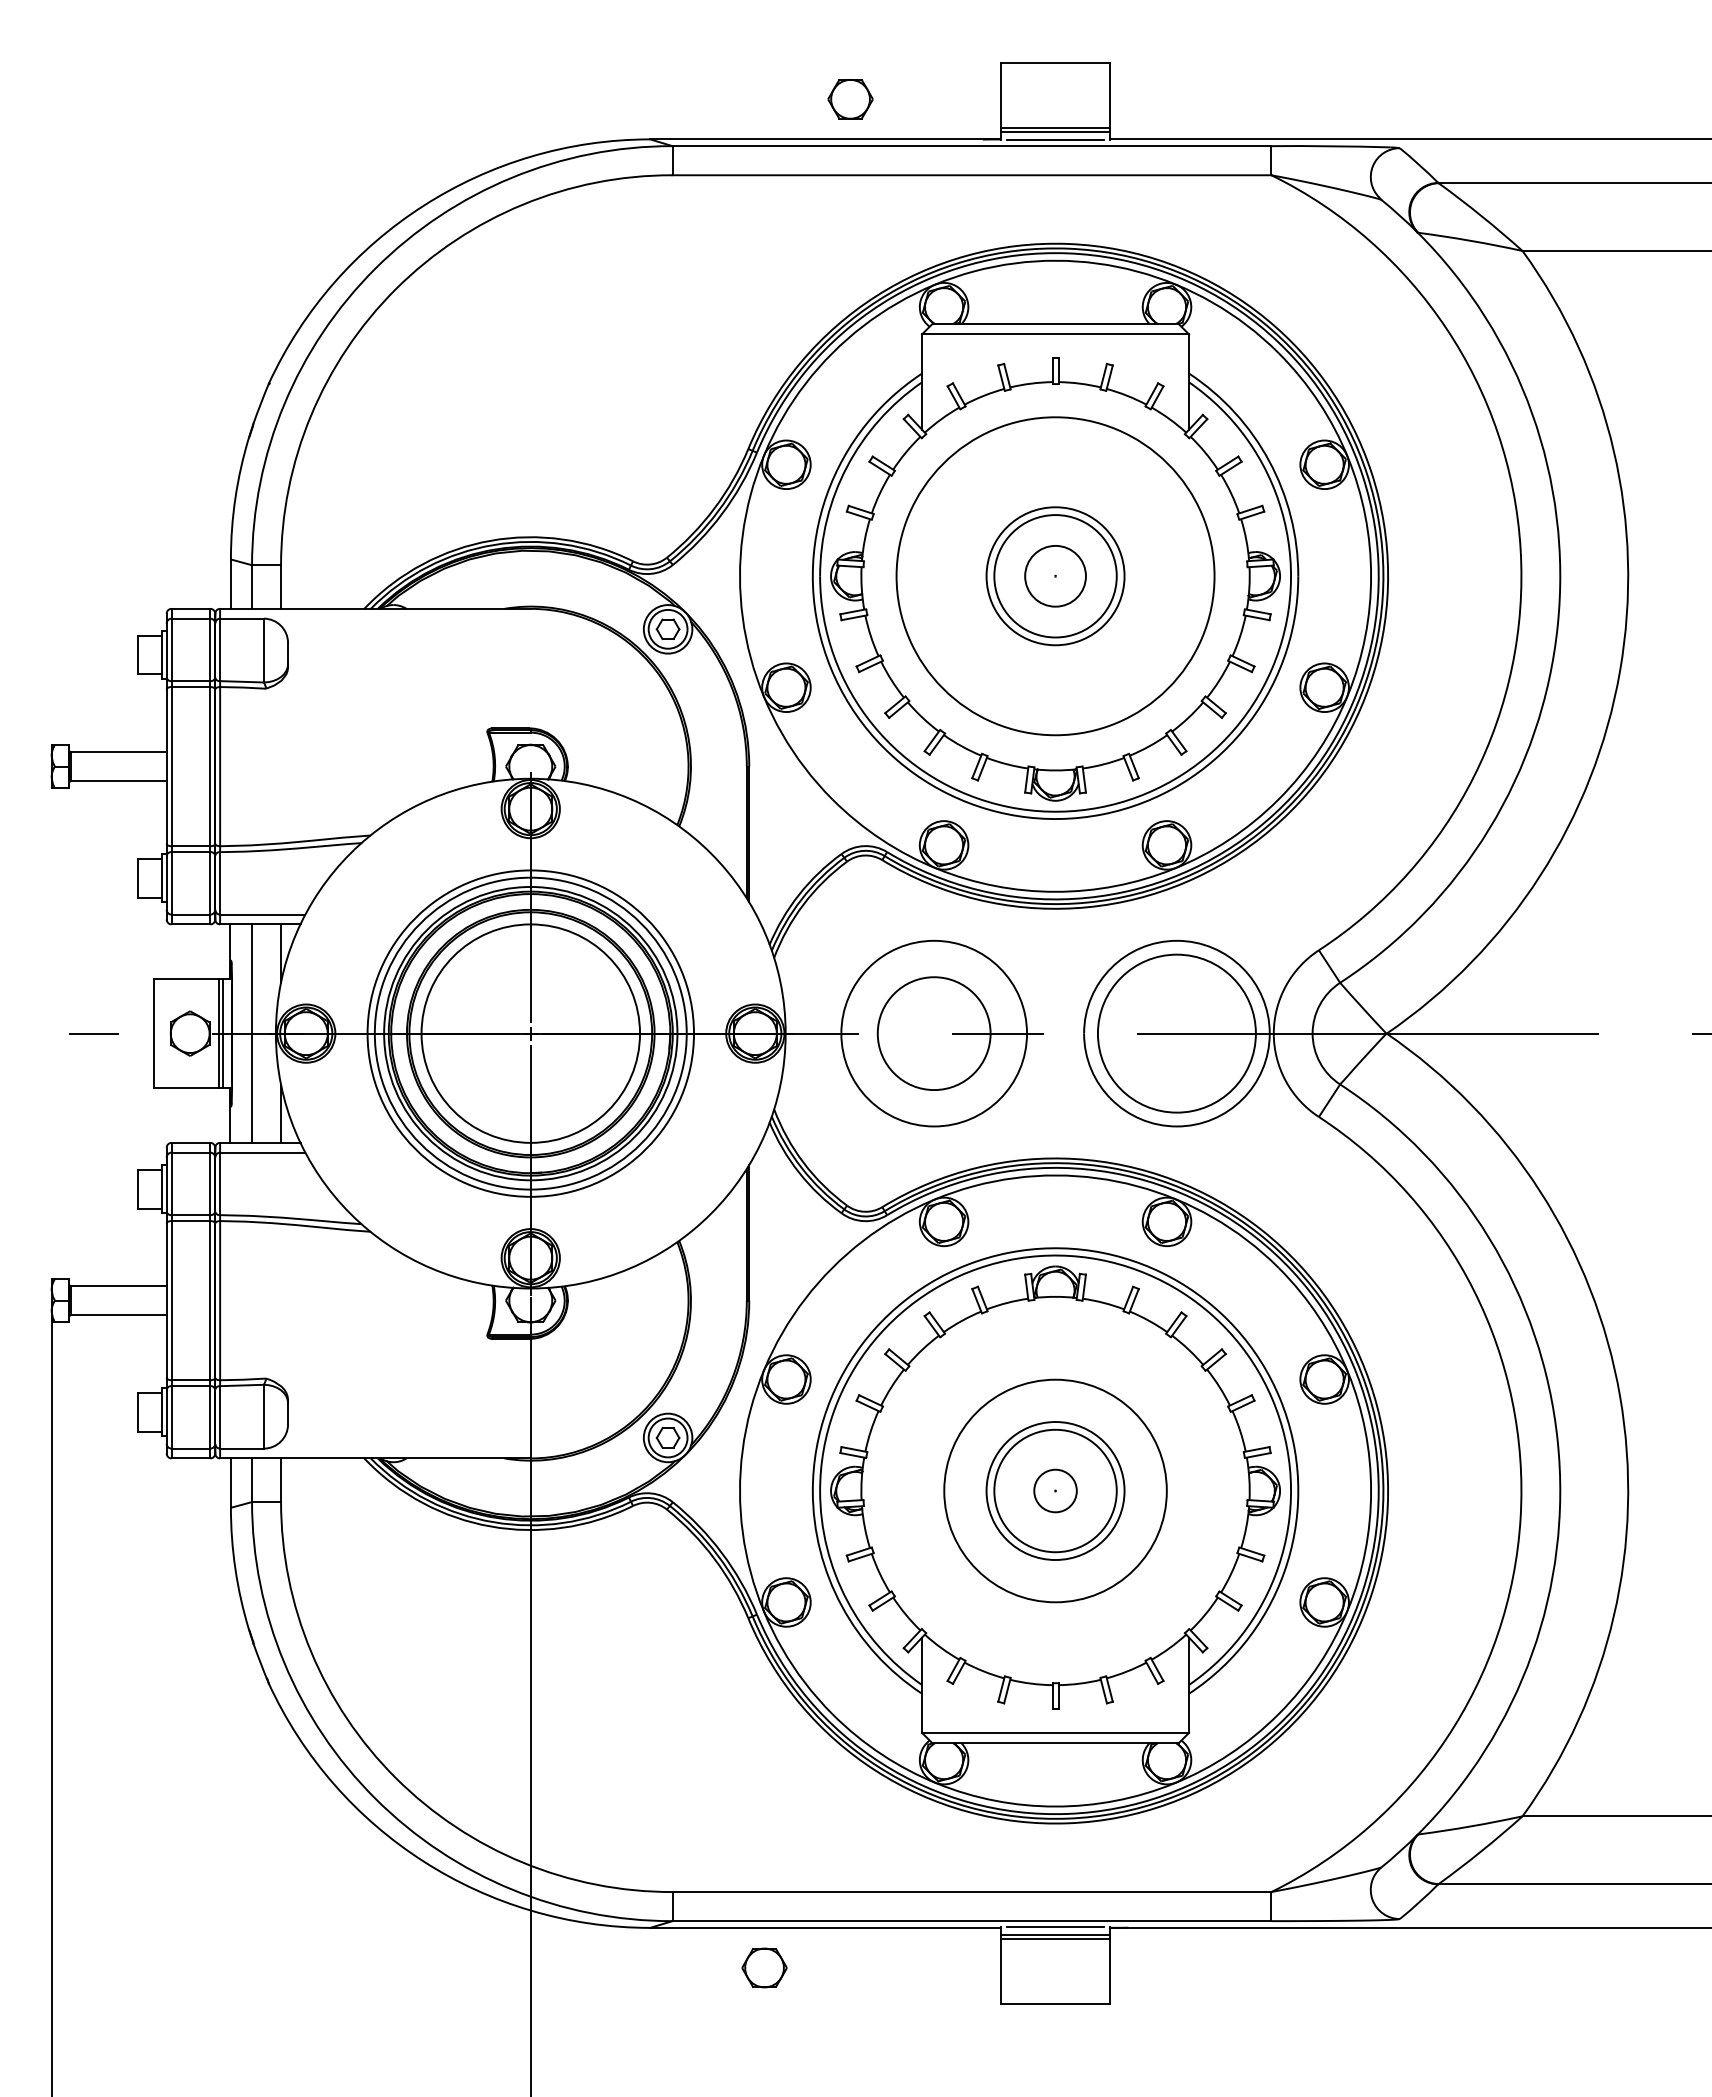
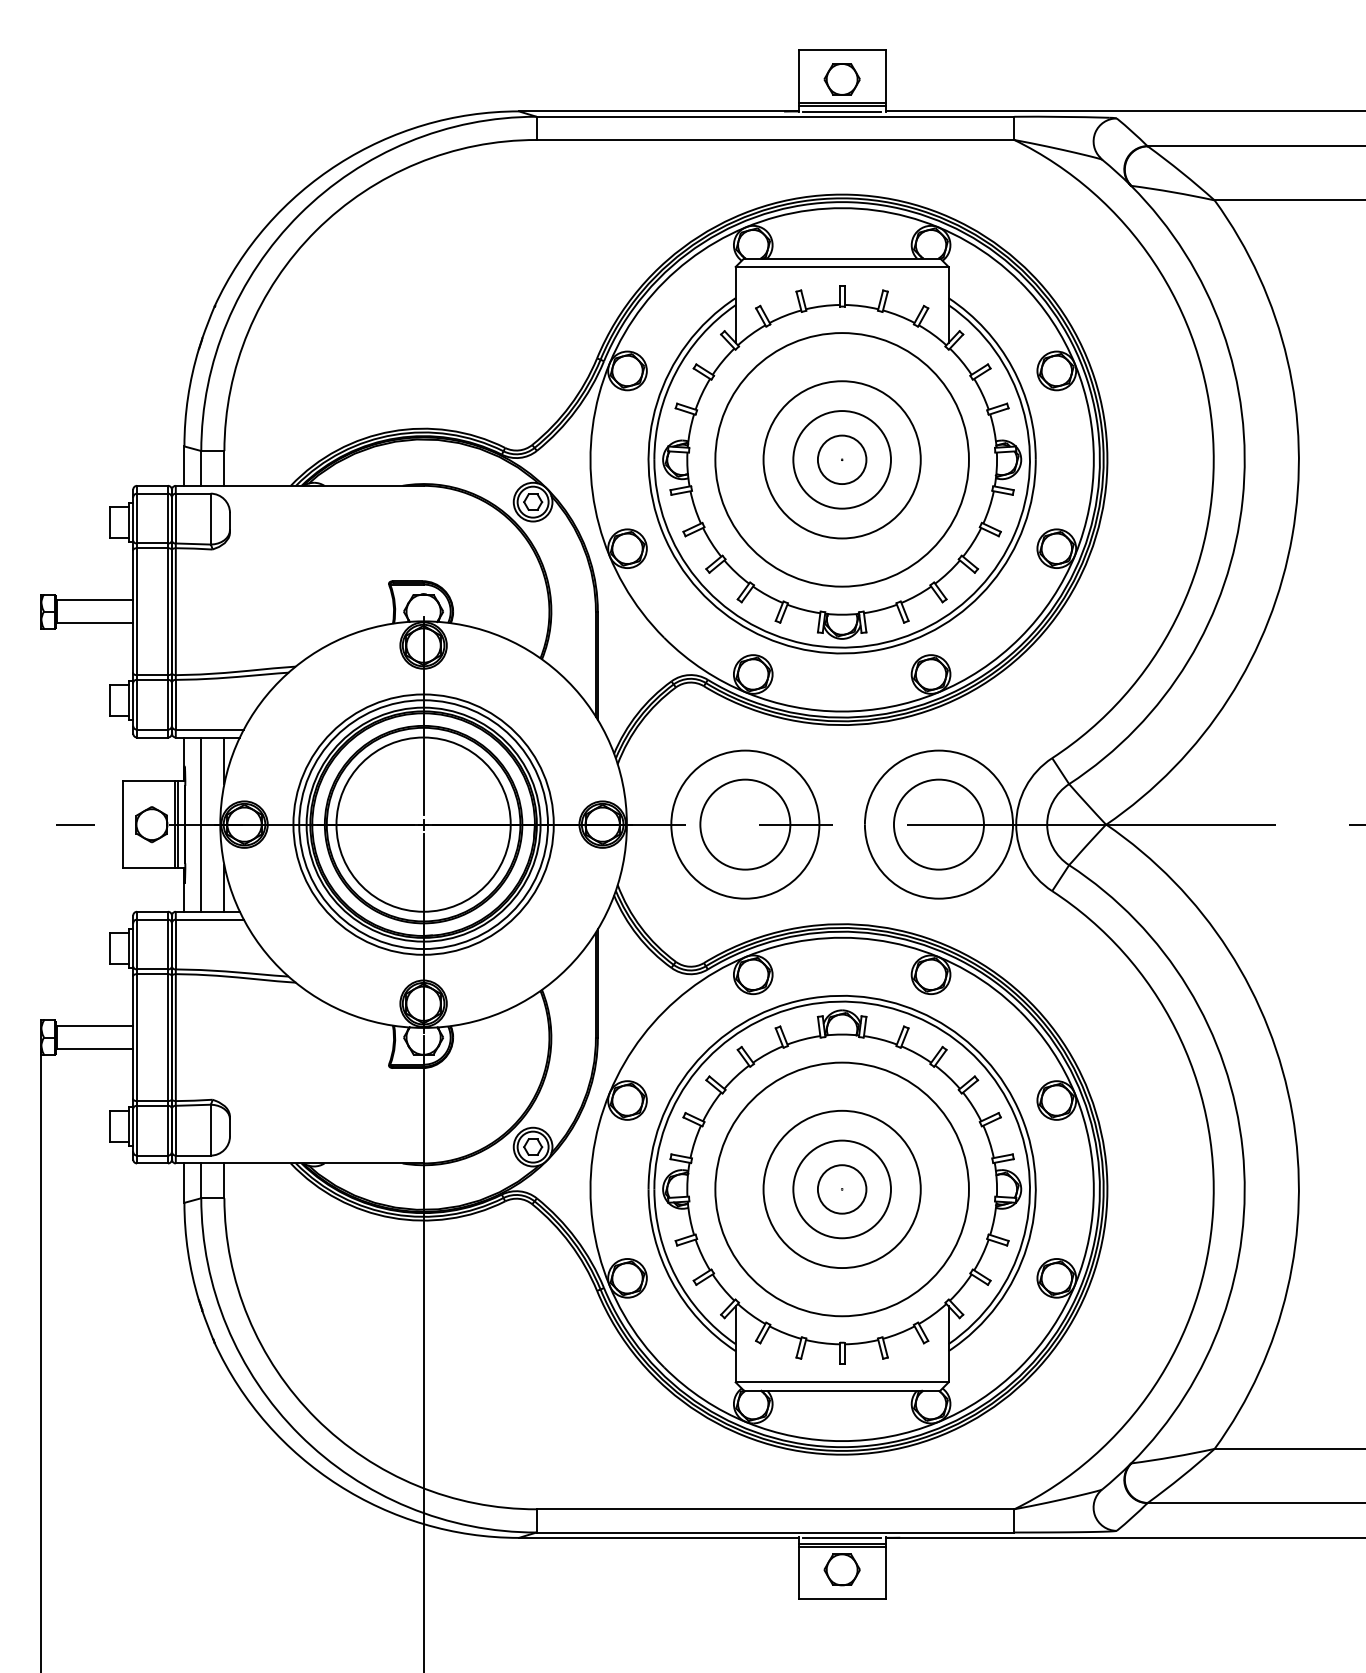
part: (850, 99) -> (842, 79), moved
circle: (1055, 575) -> (842, 459), size x1.43
circle: (1176, 1033) -> (938, 824), size x0.71
circle: (1055, 1490) -> (842, 1189), size x1.43
circle: (1055, 1490) -> (842, 1189), size x1.43
circle: (1055, 1490) -> (842, 1189), size x1.43
part: (764, 1967) -> (842, 1569), moved

